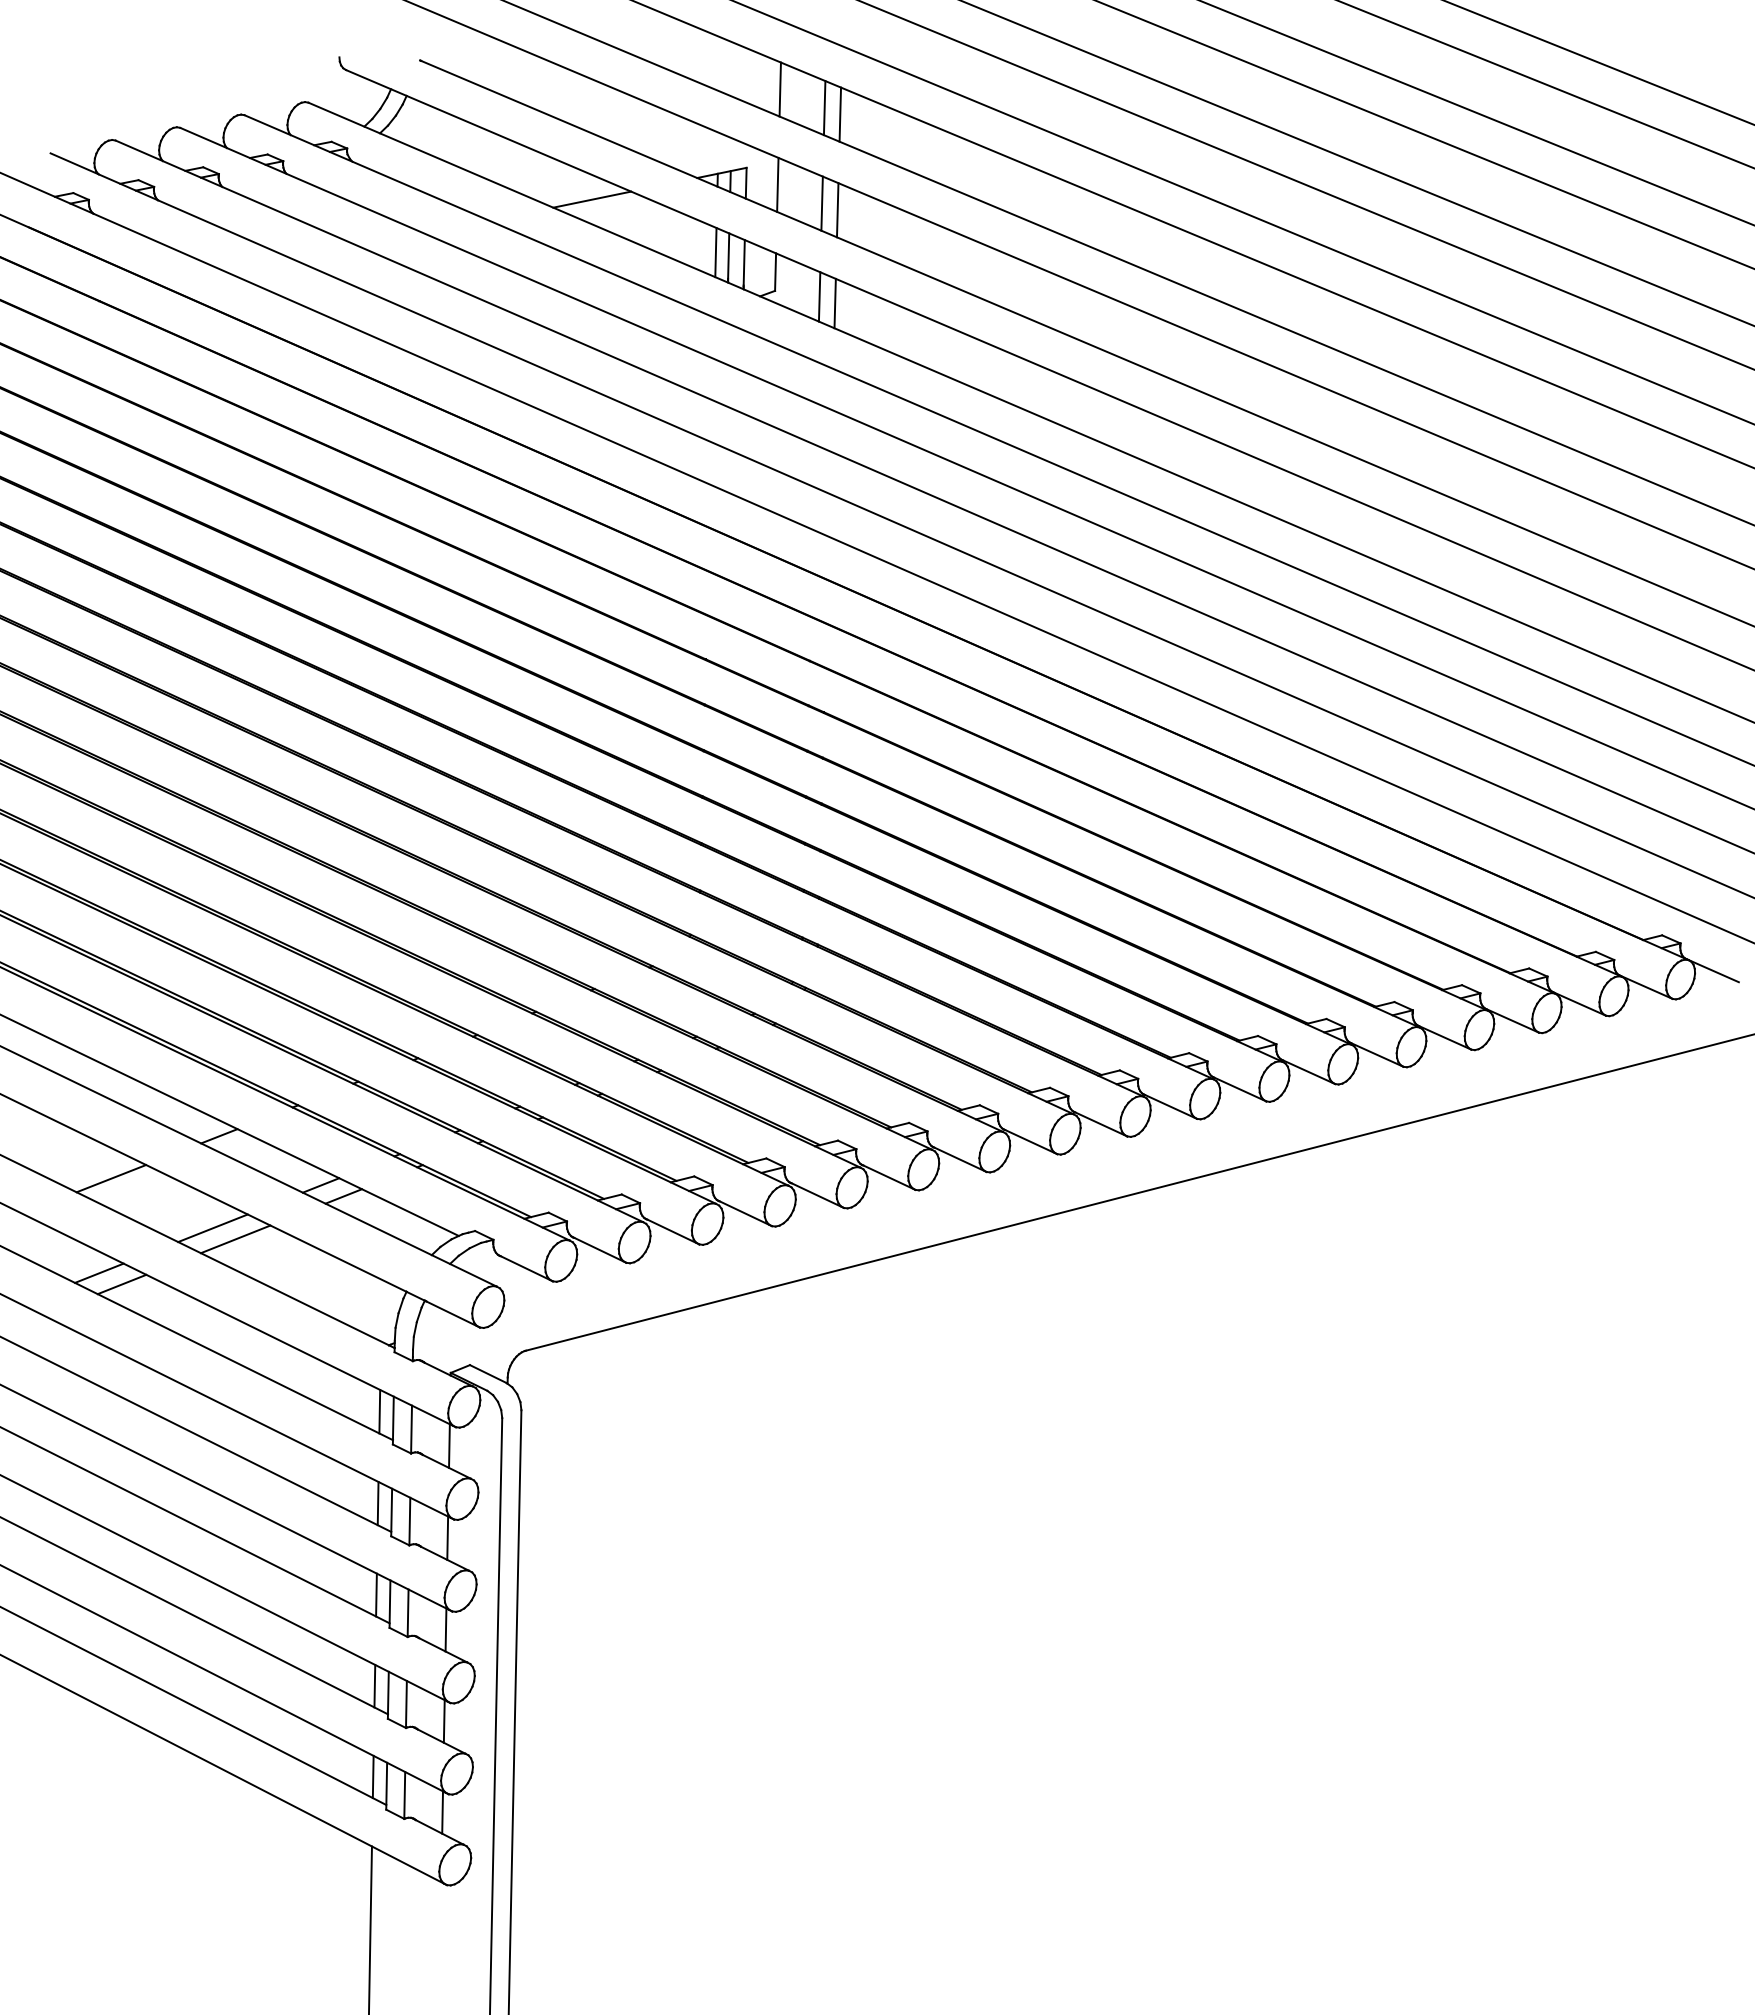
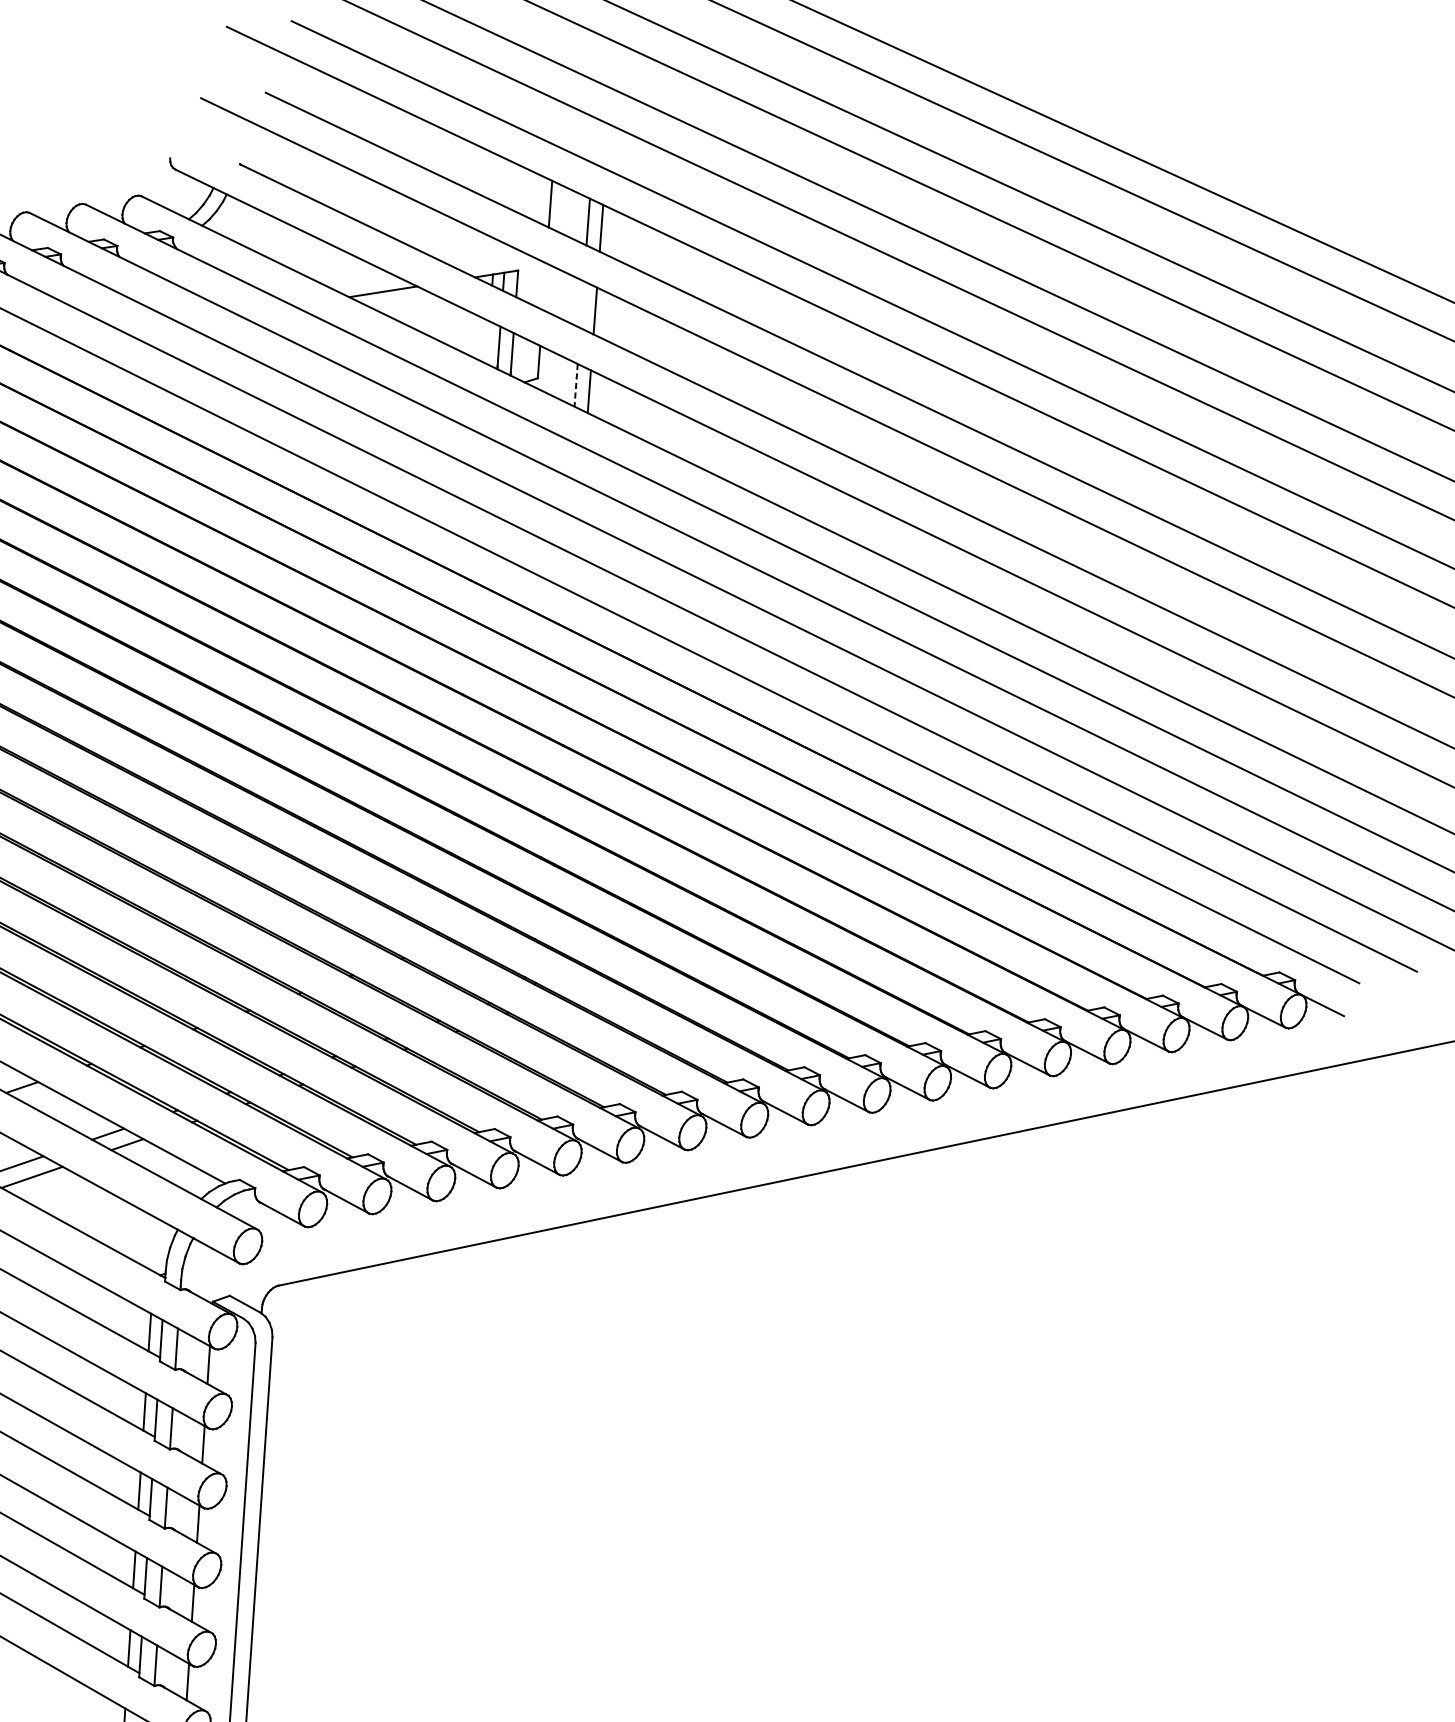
line: (777, 184) -> (544, 286), removed
line: (821, 203) -> (581, 304), removed
line: (715, 252) -> (487, 342), removed
line: (819, 296) -> (576, 384), solid -> dashed

